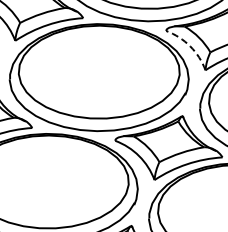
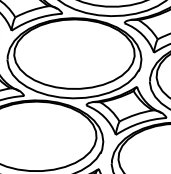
arc: (190, 46) -> (142, 34), dashed -> solid

